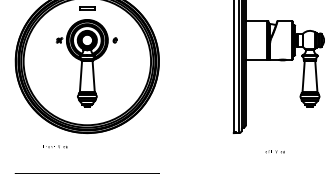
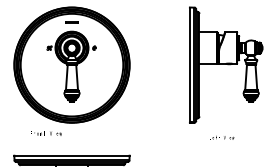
part: (55, 146) -> (46, 133), size x1.6
part: (274, 151) -> (222, 137), size x1.4

